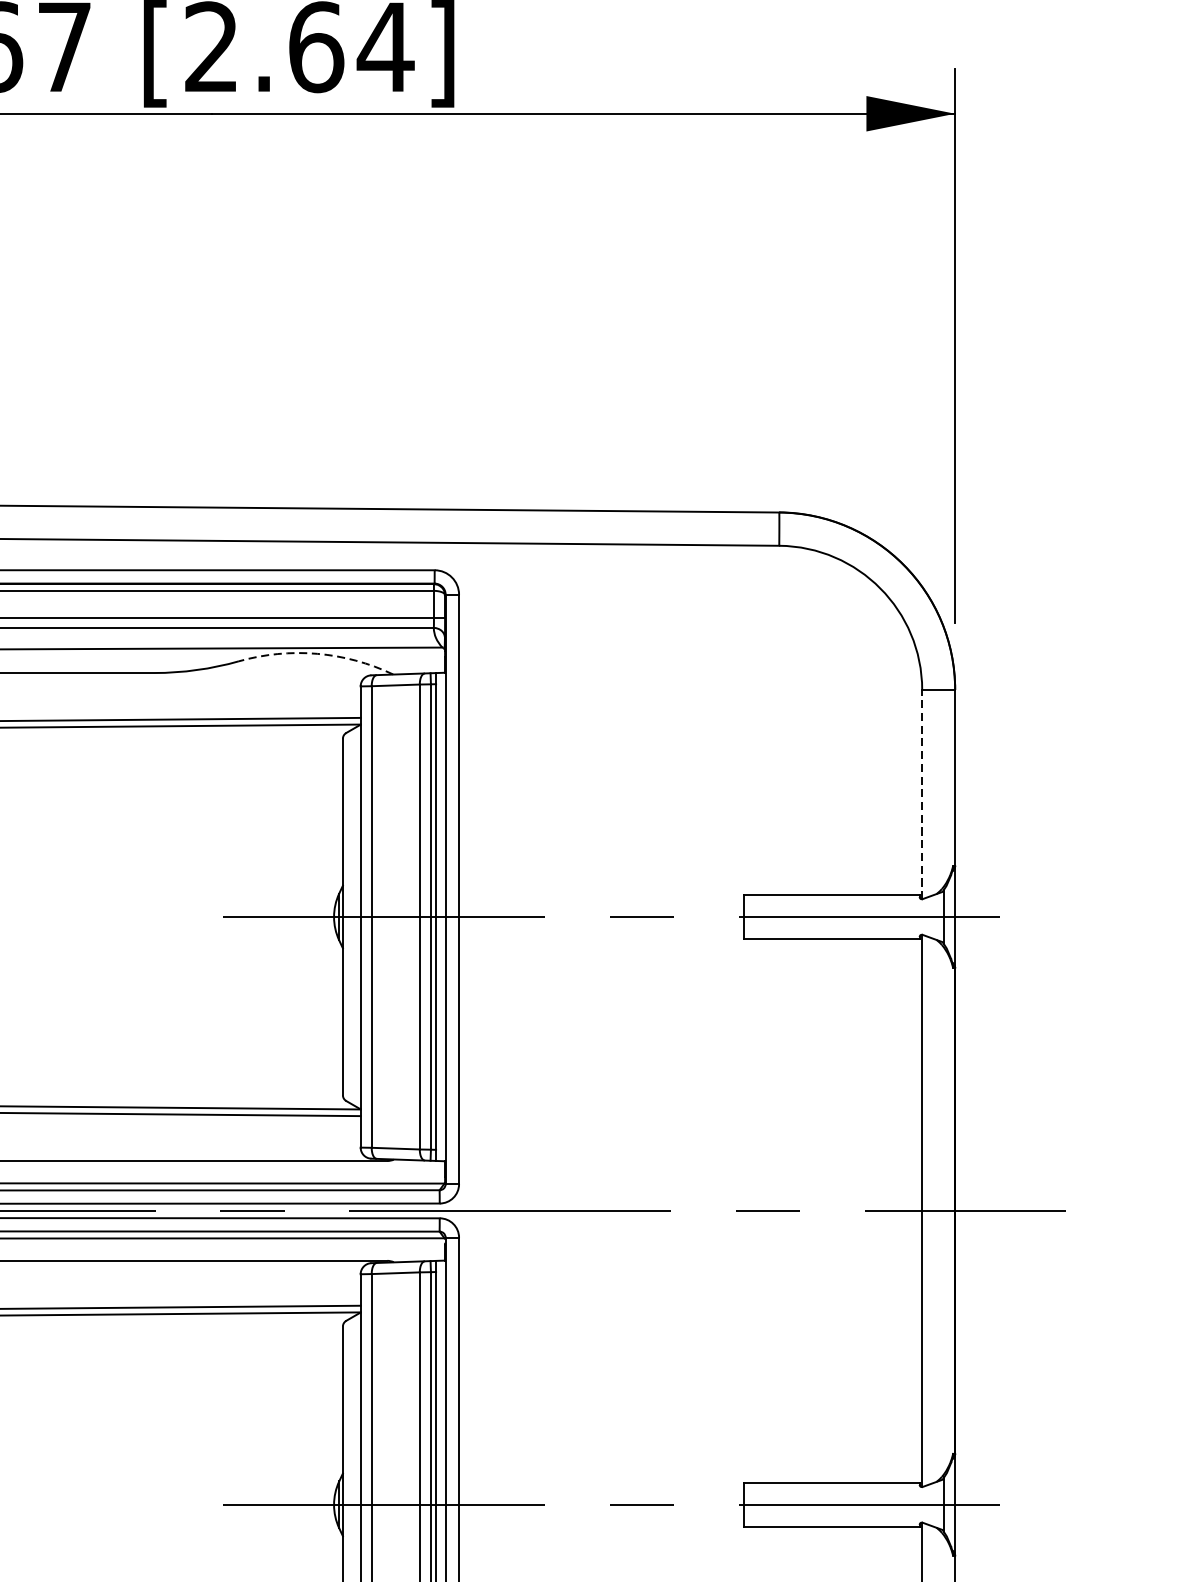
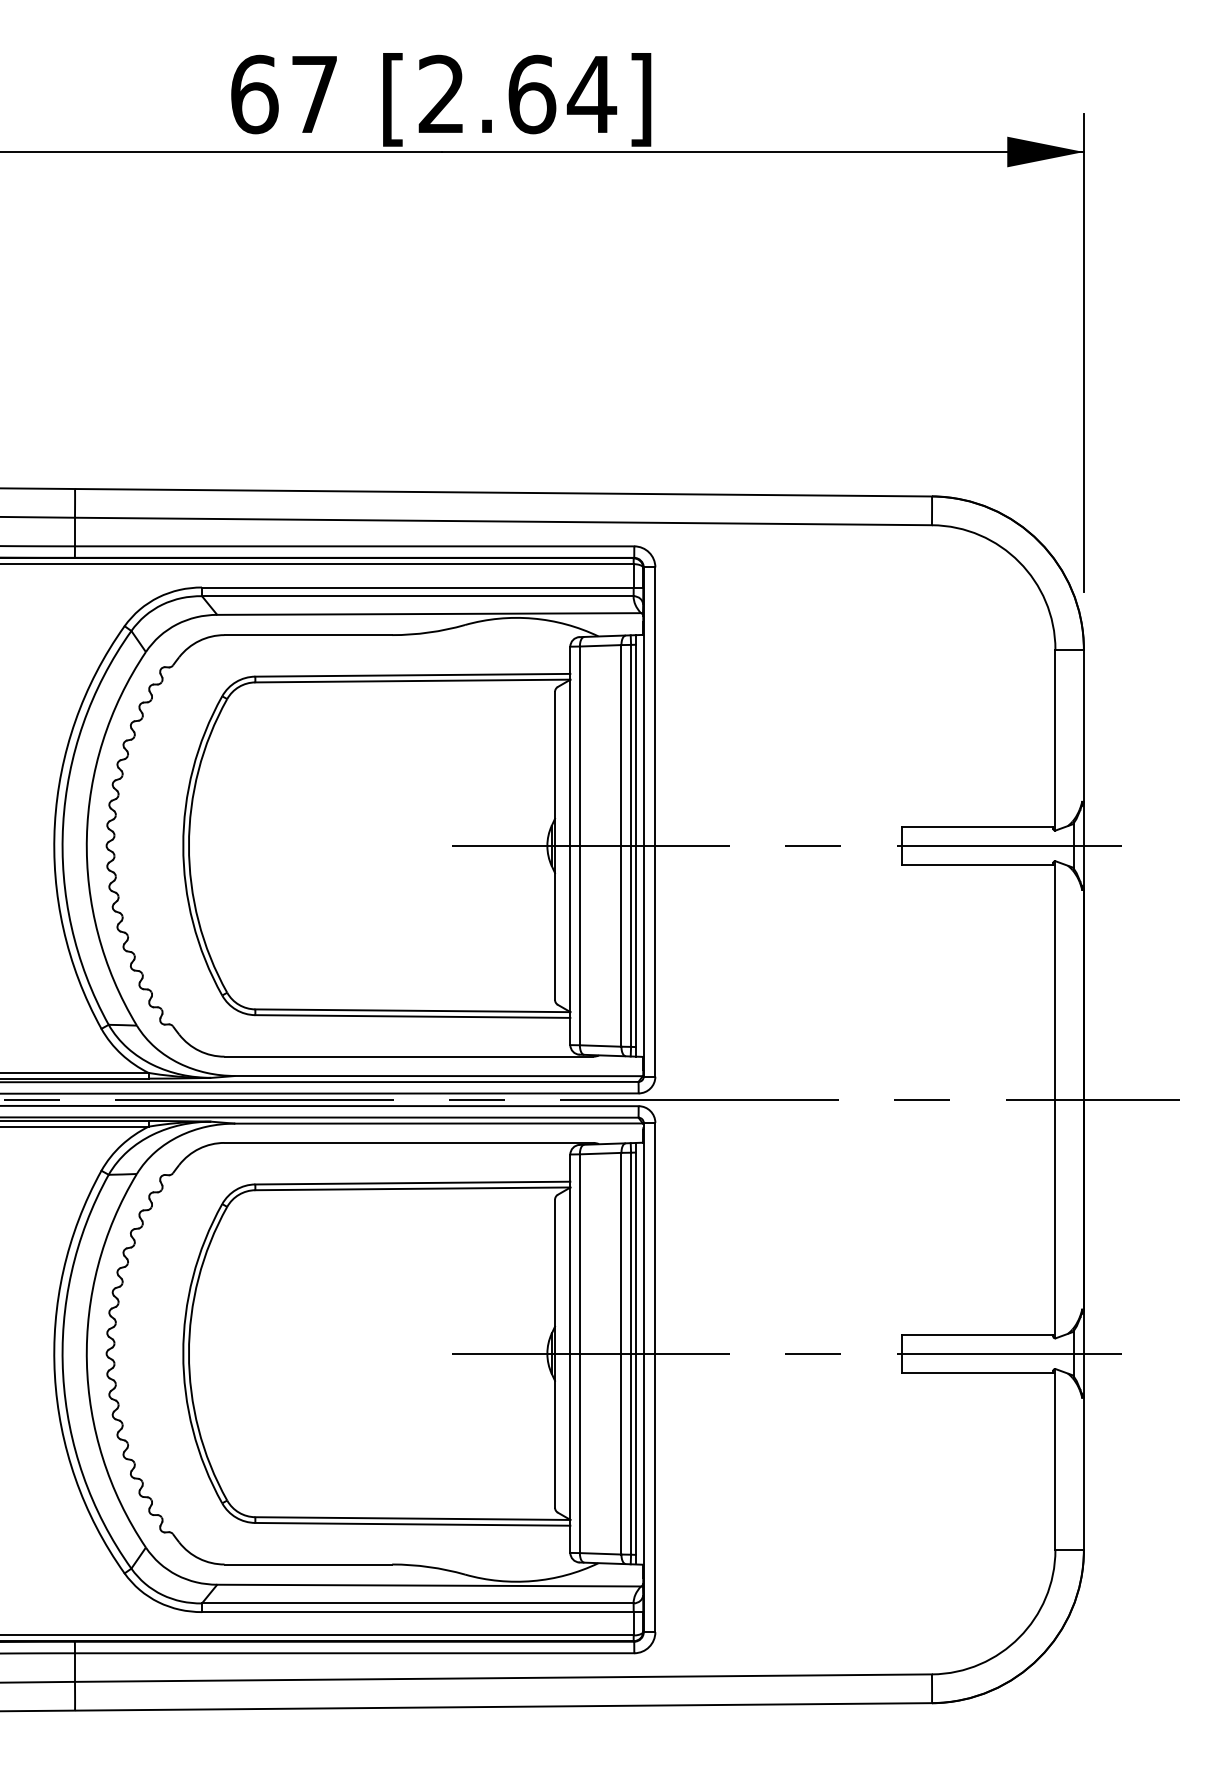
arc: (316, 653) -> (532, 618), dashed -> solid
line: (922, 793) -> (1055, 739), dashed -> solid

